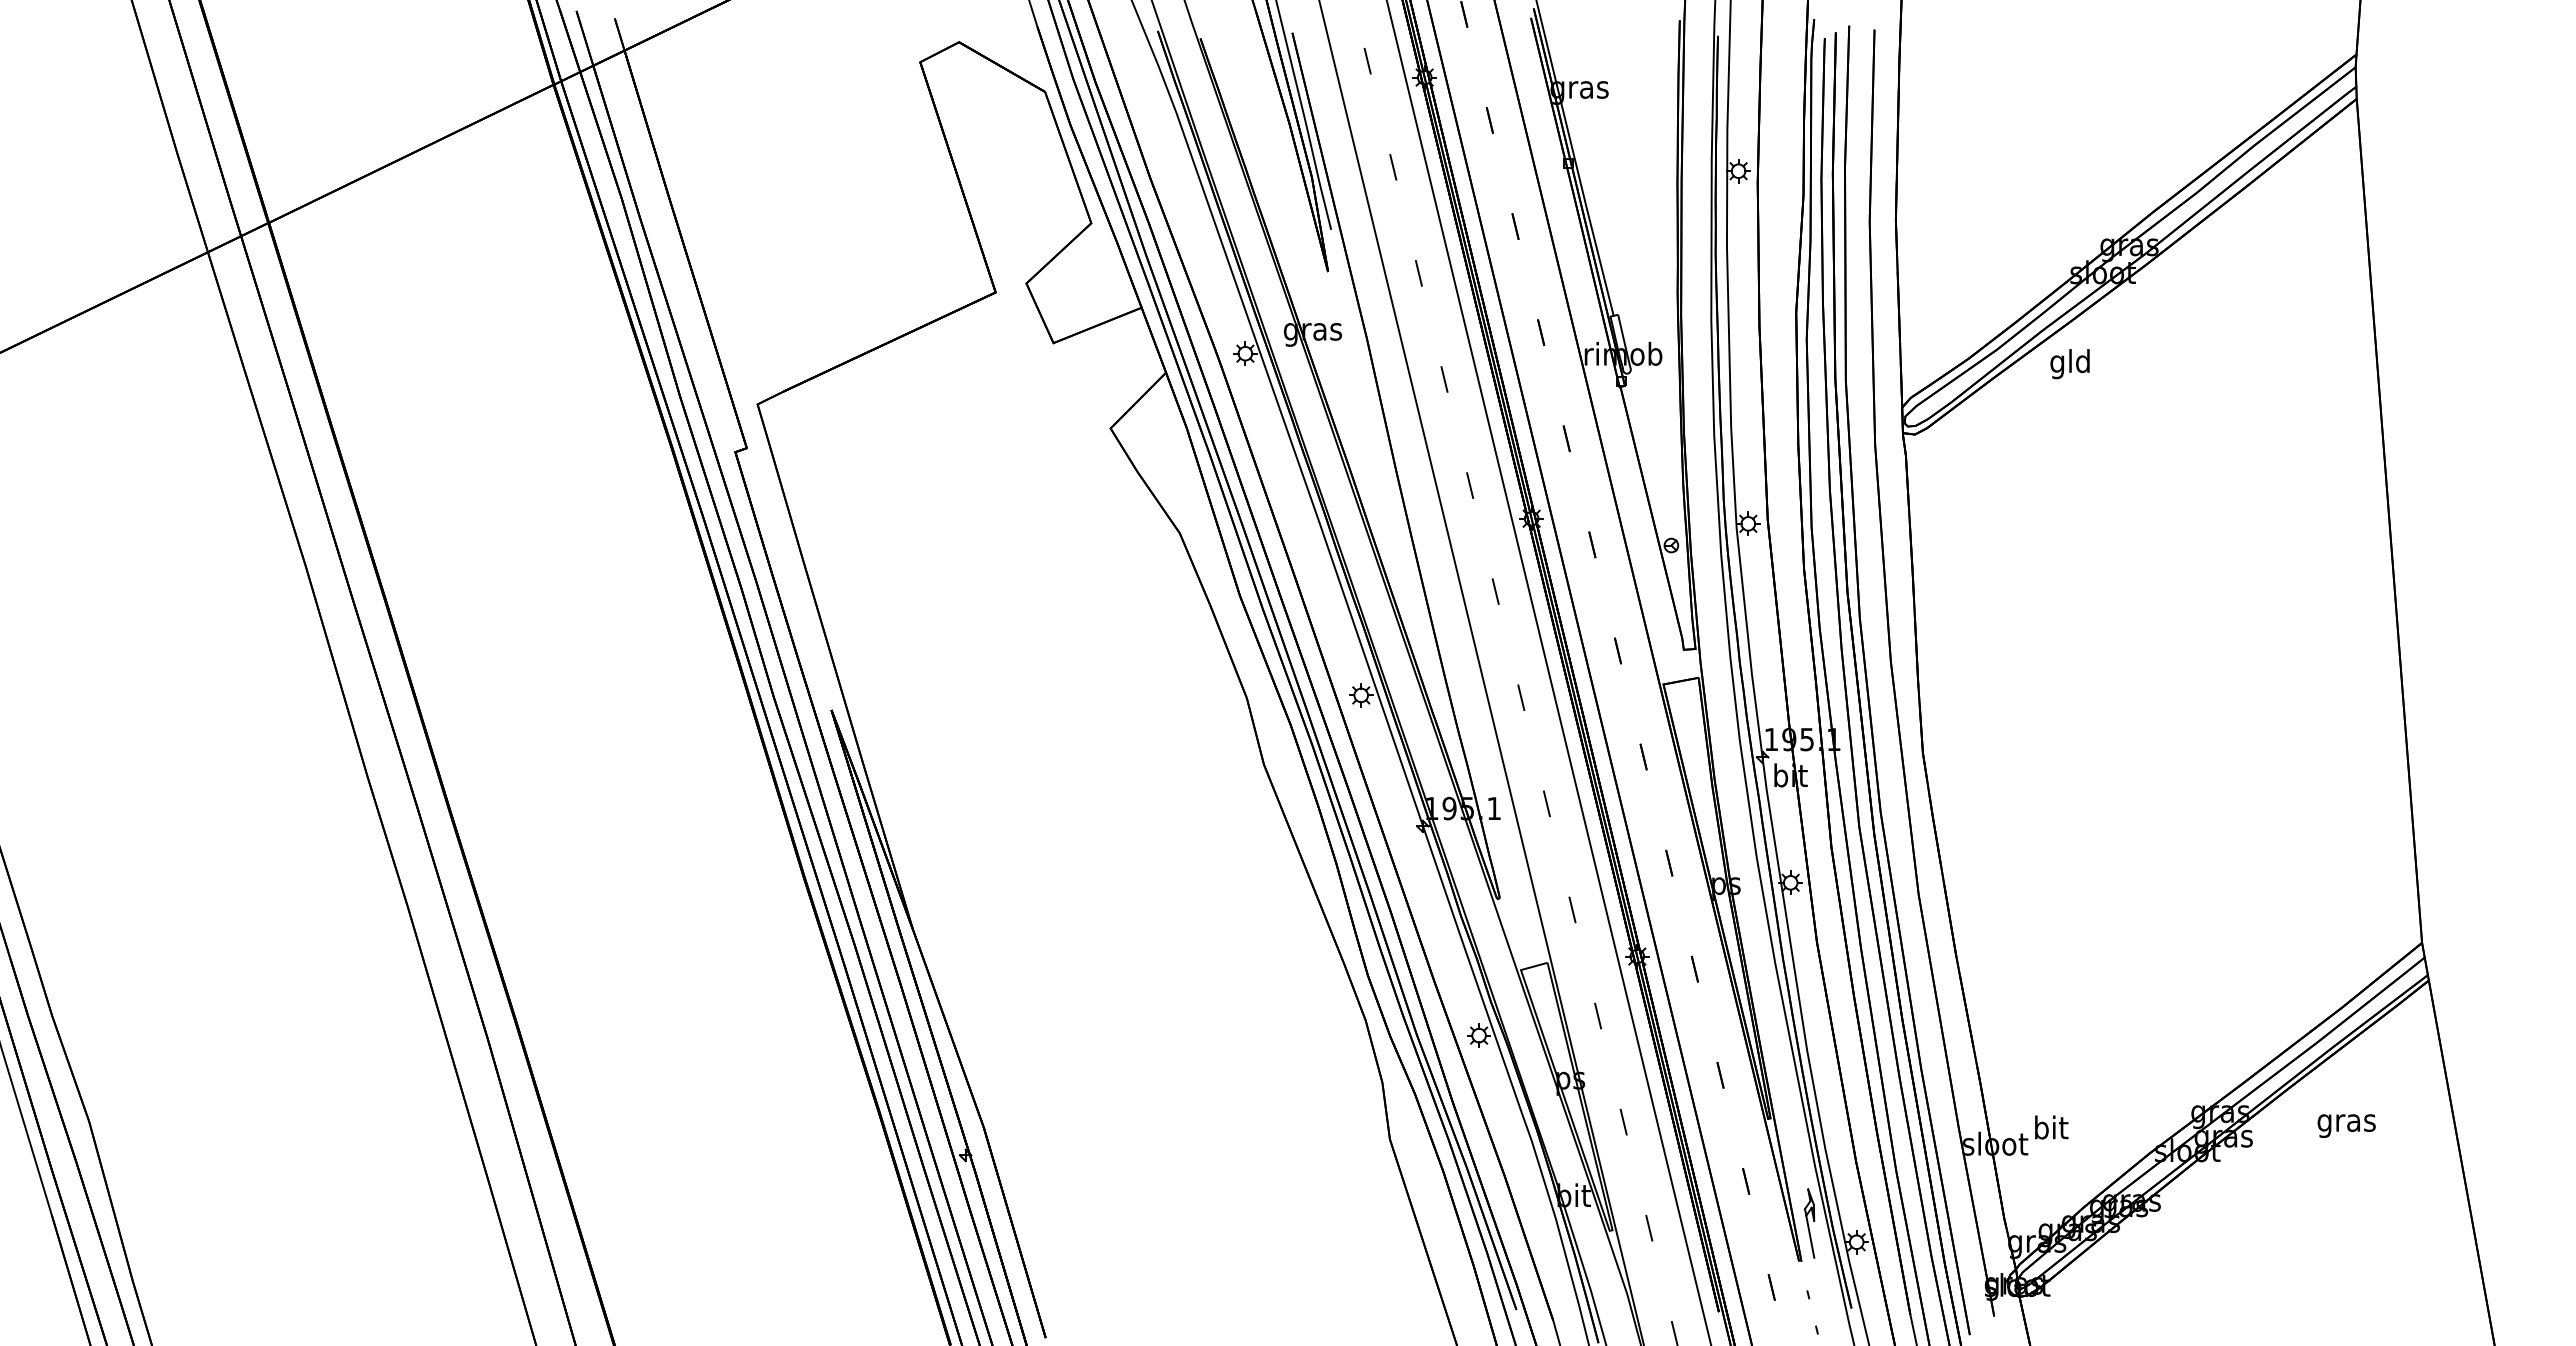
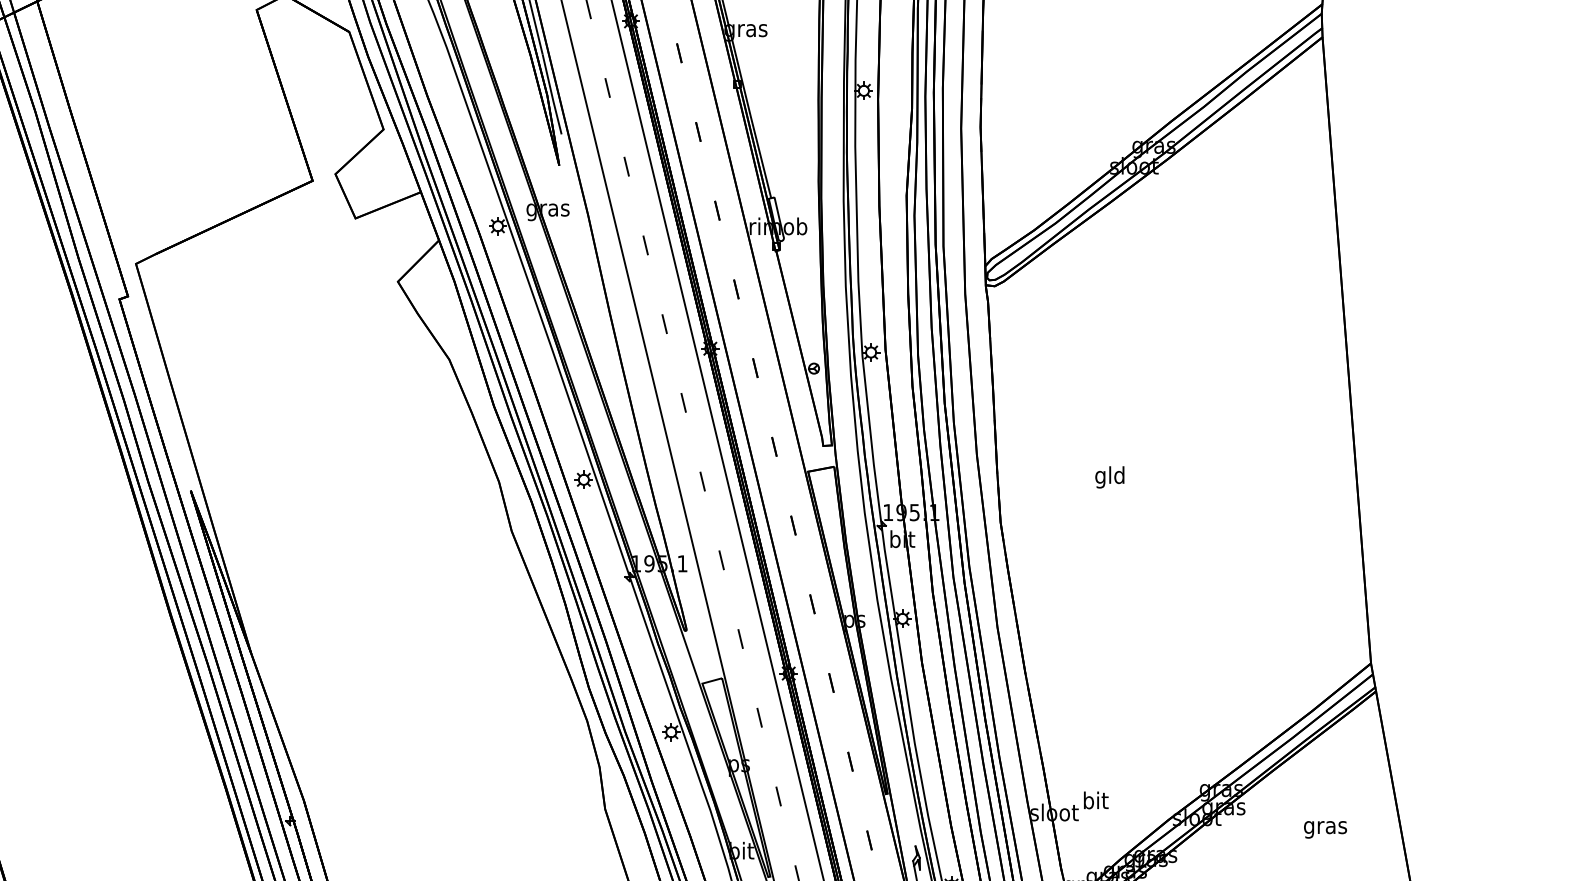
text: (2069, 364) -> (1109, 477), moved
text: (2346, 1126) -> (1325, 830), moved

